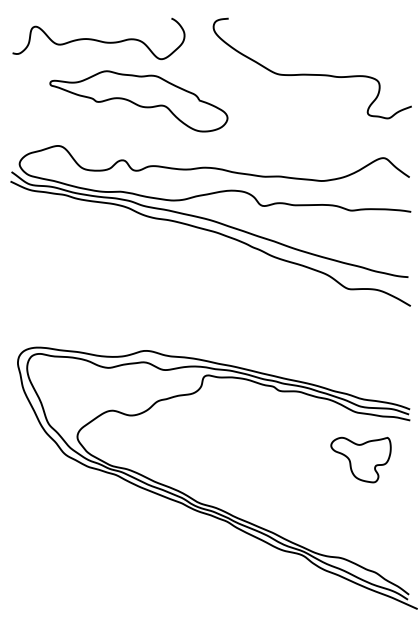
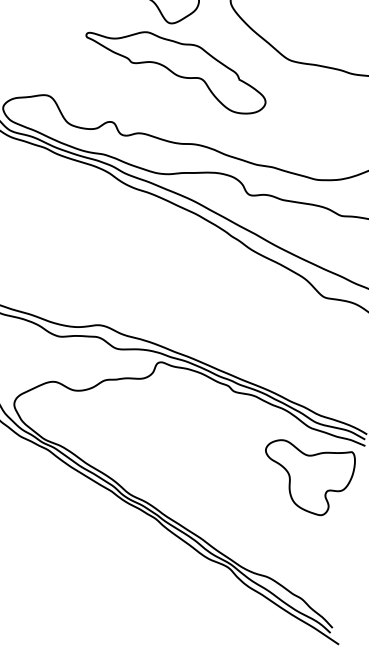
part: (138, 101) -> (175, 69), moved
part: (360, 459) -> (306, 477), size x1.43

